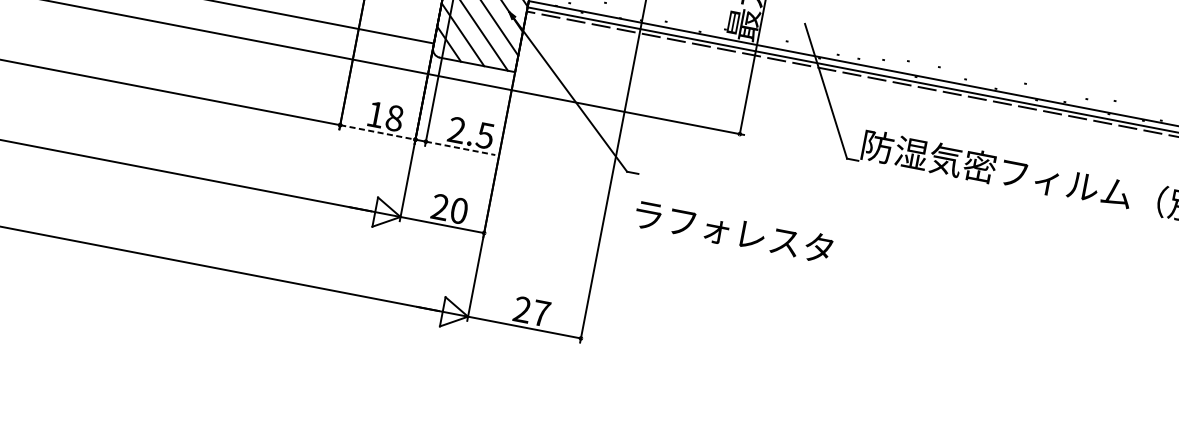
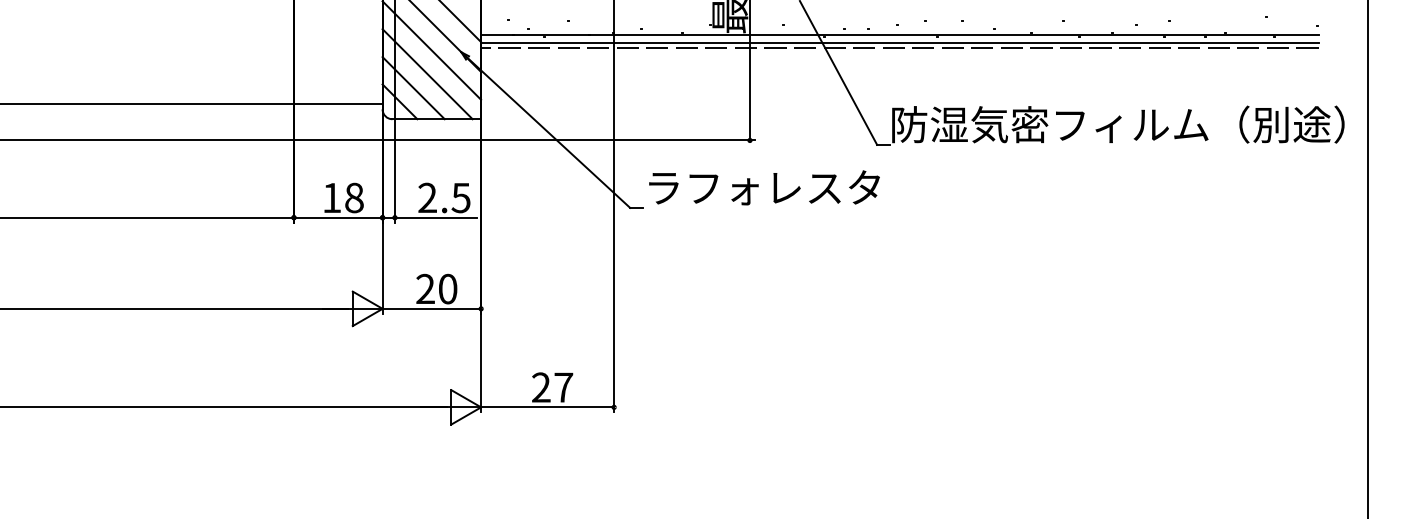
line: (378, 132) -> (338, 217), dashed -> solid
line: (460, 148) -> (435, 217), dashed -> solid
text: (733, 231) -> (764, 187), moved

